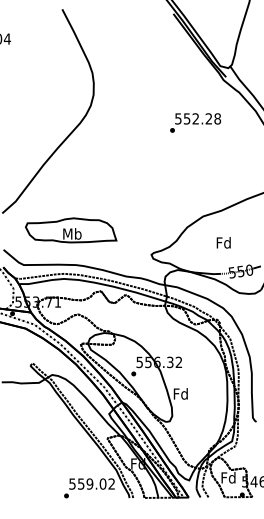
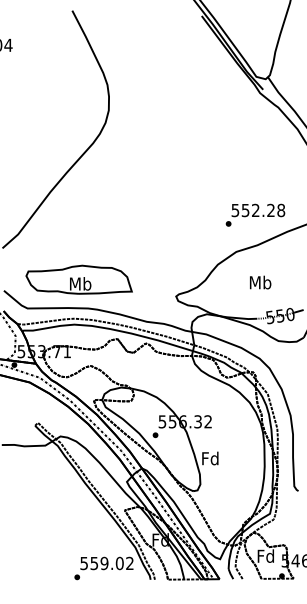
text: (195, 122) -> (255, 214), moved
part: (71, 230) -> (79, 279), moved
text: (223, 242) -> (260, 282), Fd -> Mb

